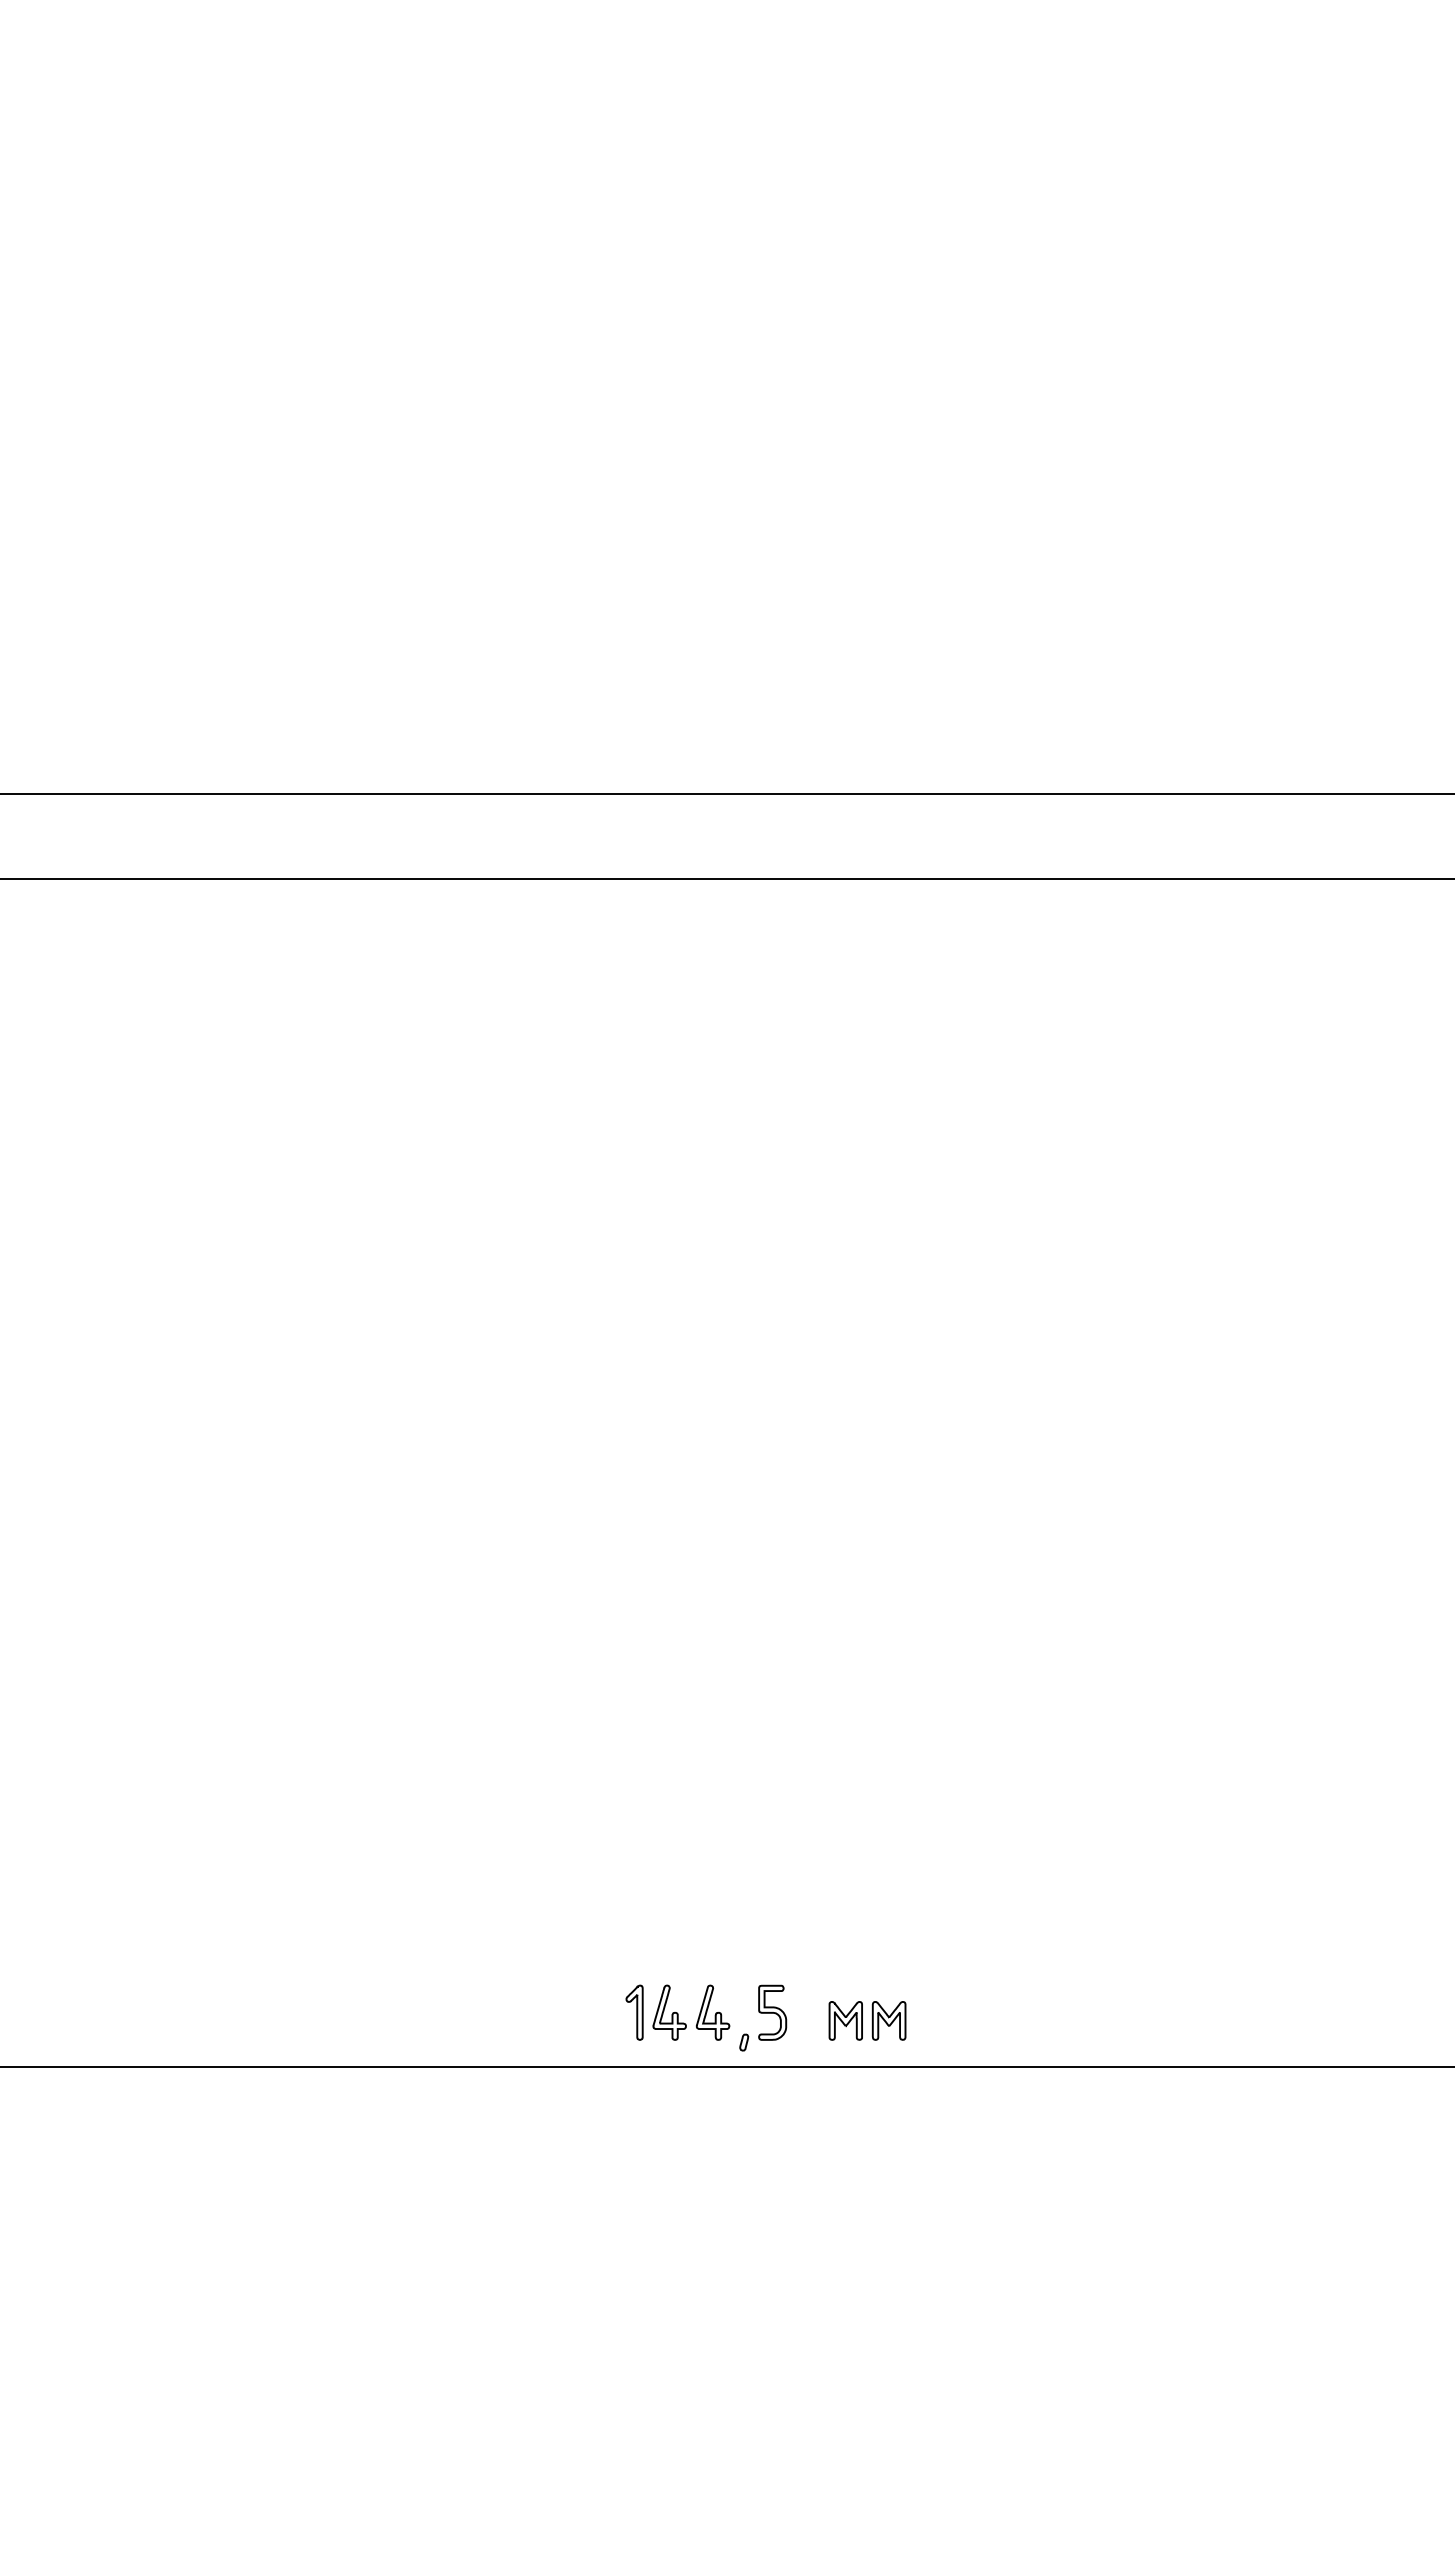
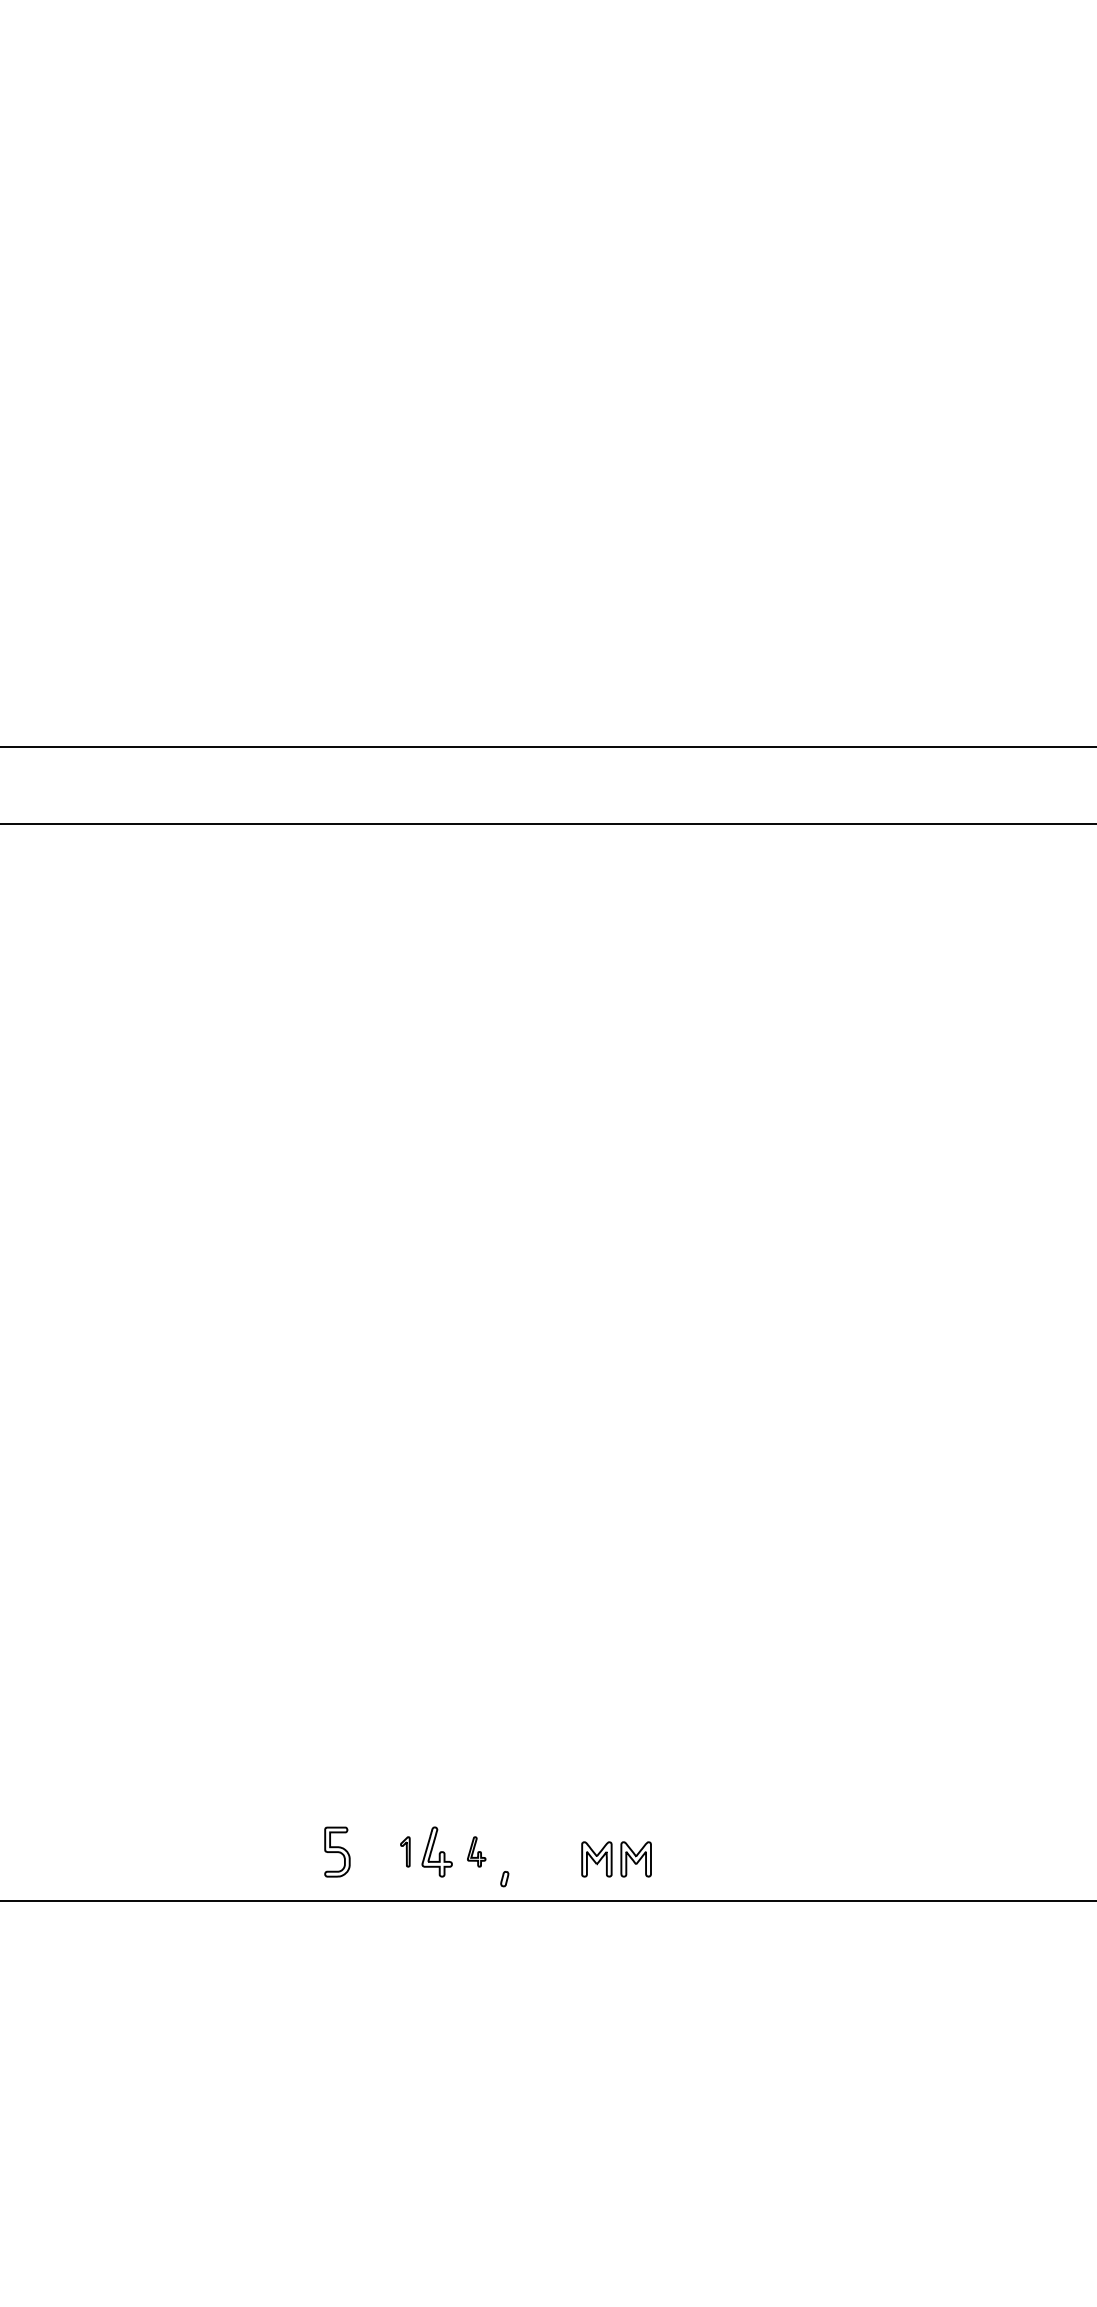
part: (634, 2012) -> (405, 1851), size x0.6
part: (713, 2012) -> (476, 1851), size x0.6
part: (772, 2012) -> (337, 1851), moved

